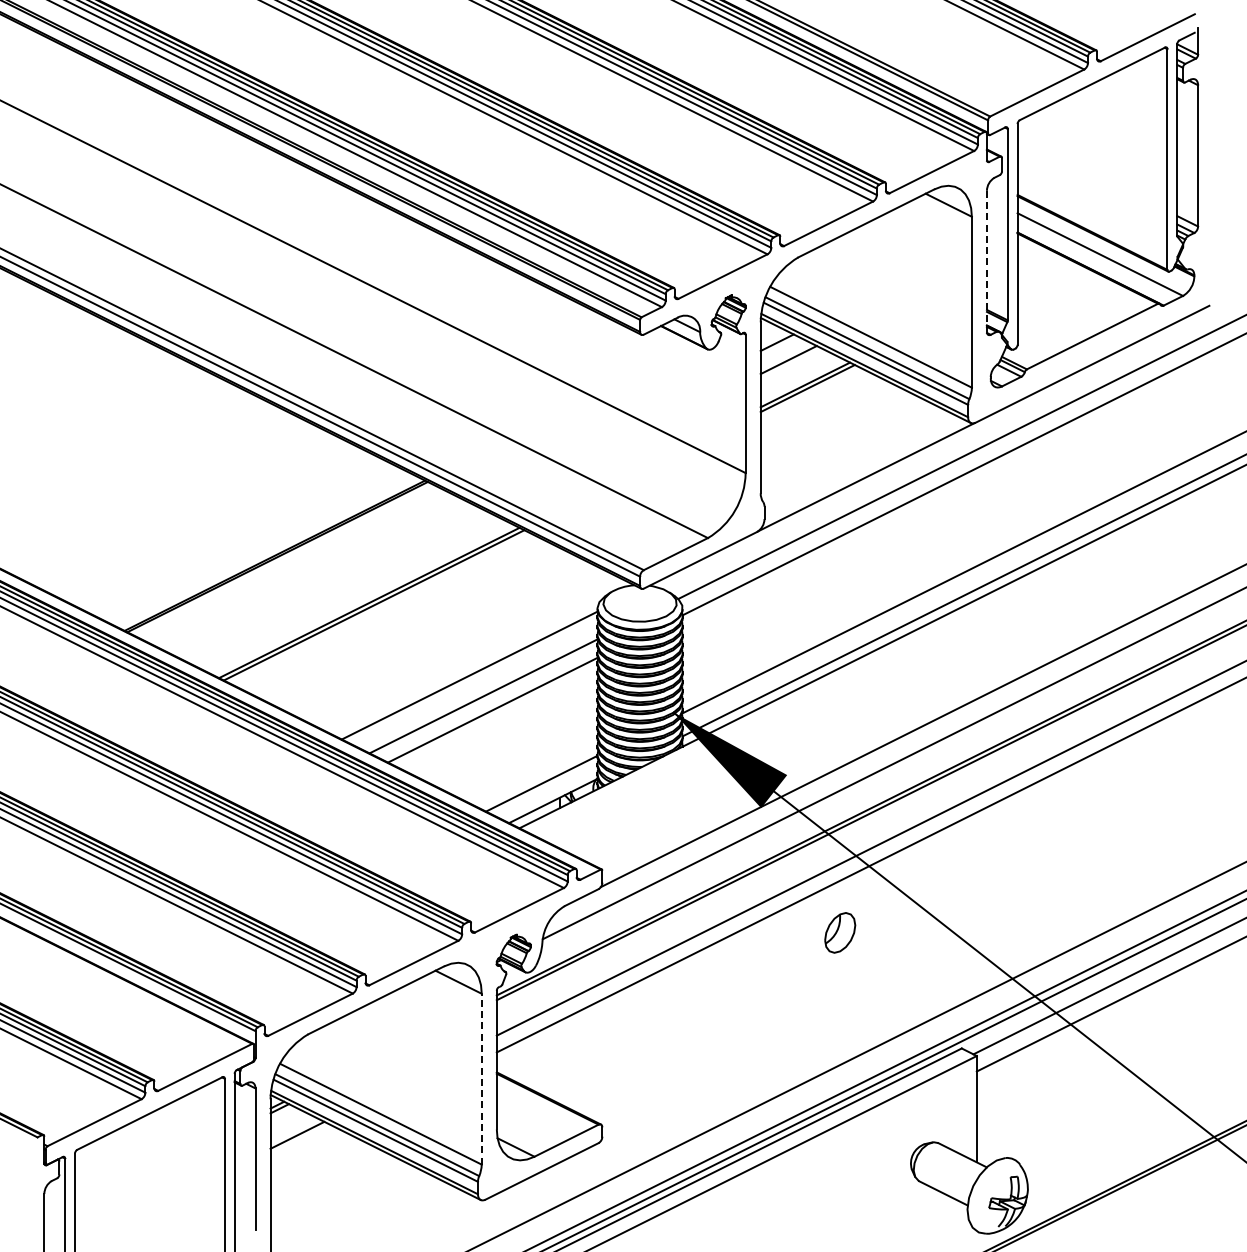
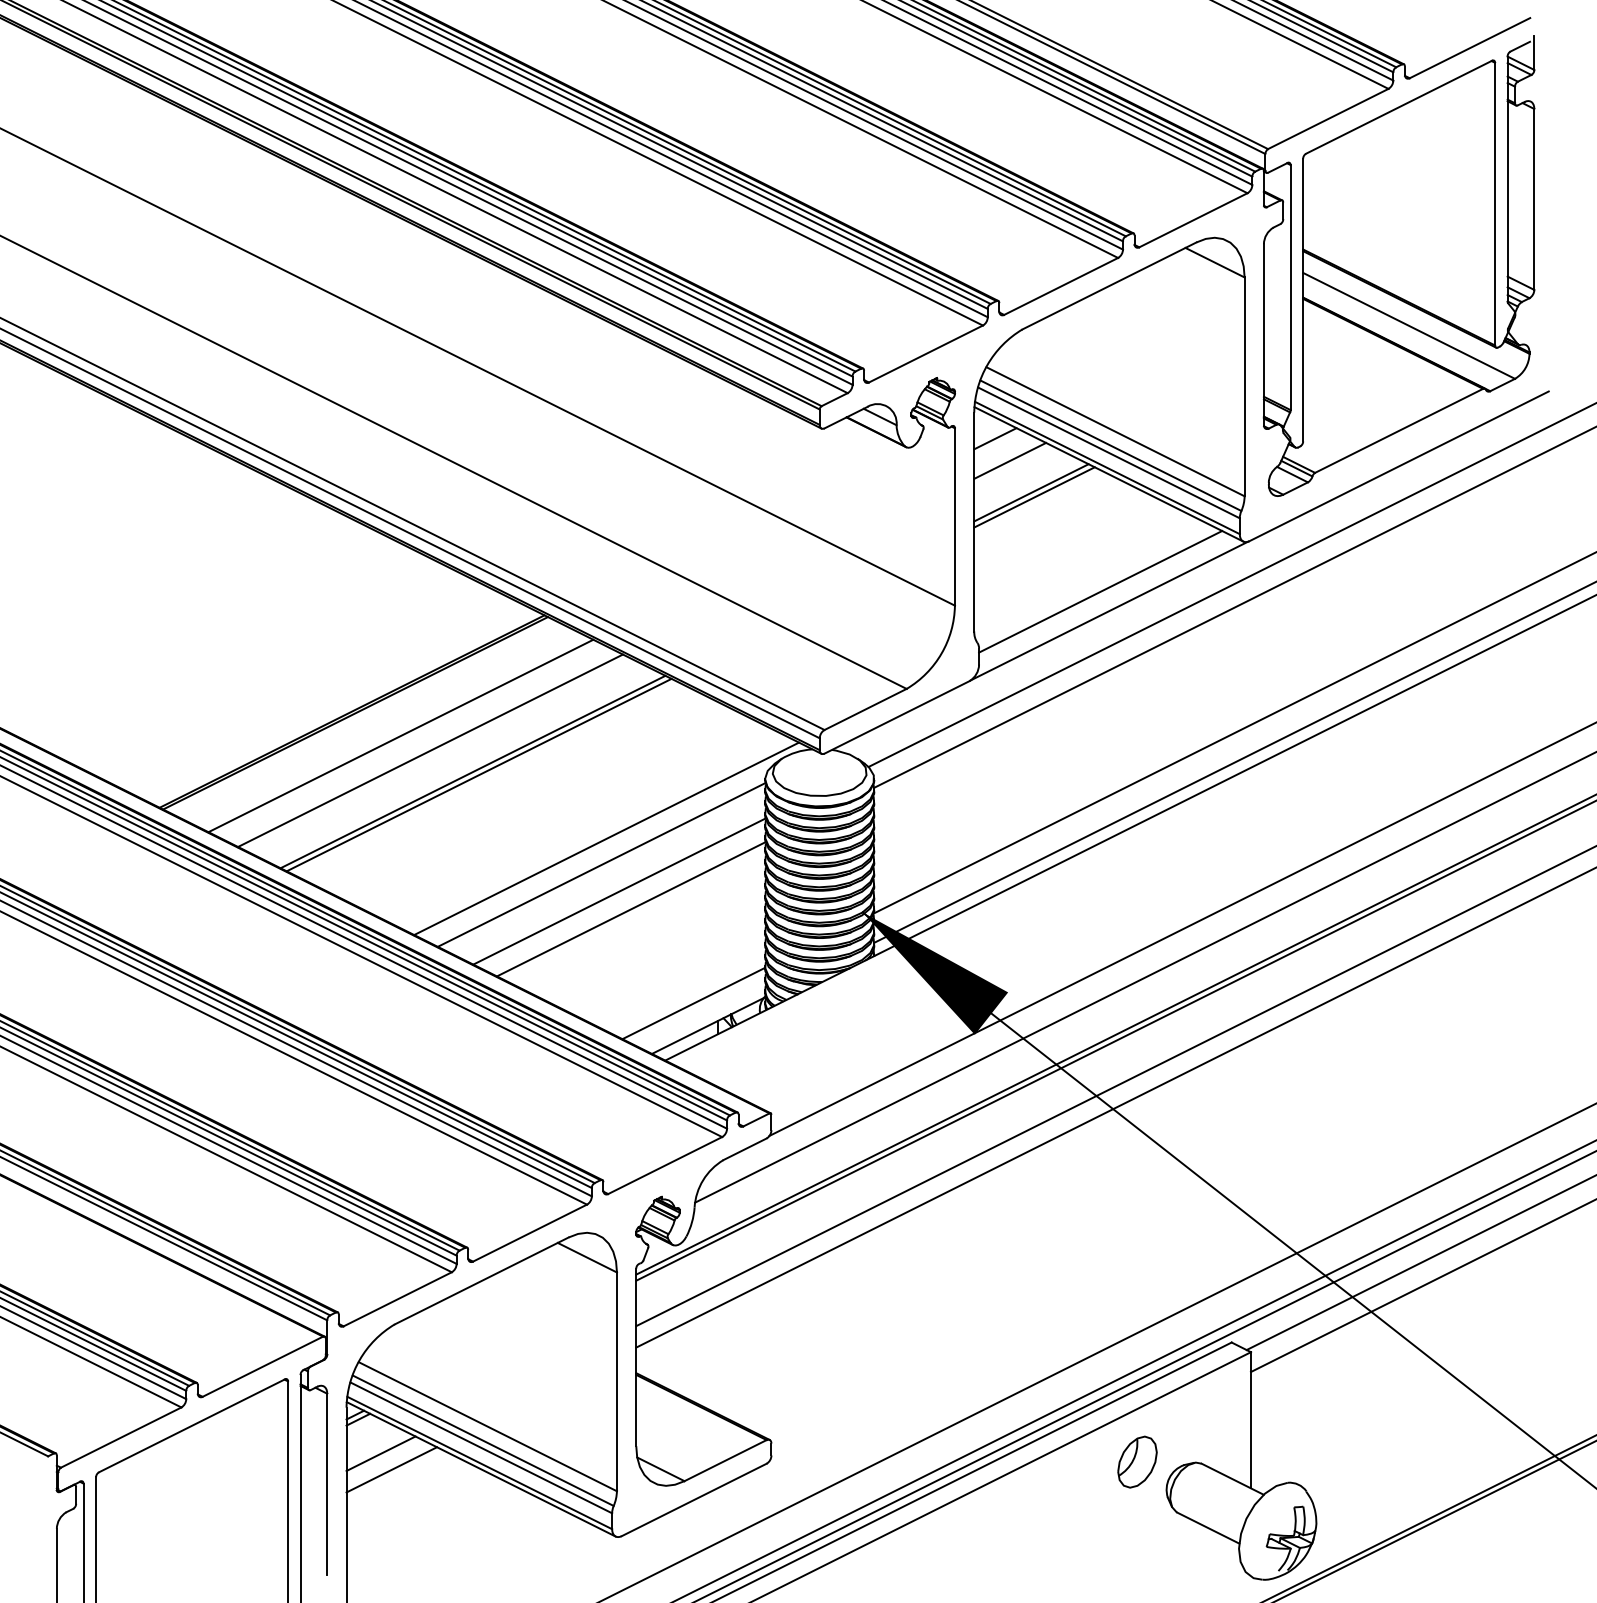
line: (986, 261) -> (1263, 334), dashed -> solid
line: (859, 461) -> (1100, 590), added
line: (312, 574) -> (400, 735), added
line: (335, 586) -> (429, 750), added
line: (473, 655) -> (606, 839), added
part: (840, 932) -> (1137, 1461), moved
line: (481, 1078) -> (616, 1380), dashed -> solid
line: (305, 1147) -> (391, 1469), added

